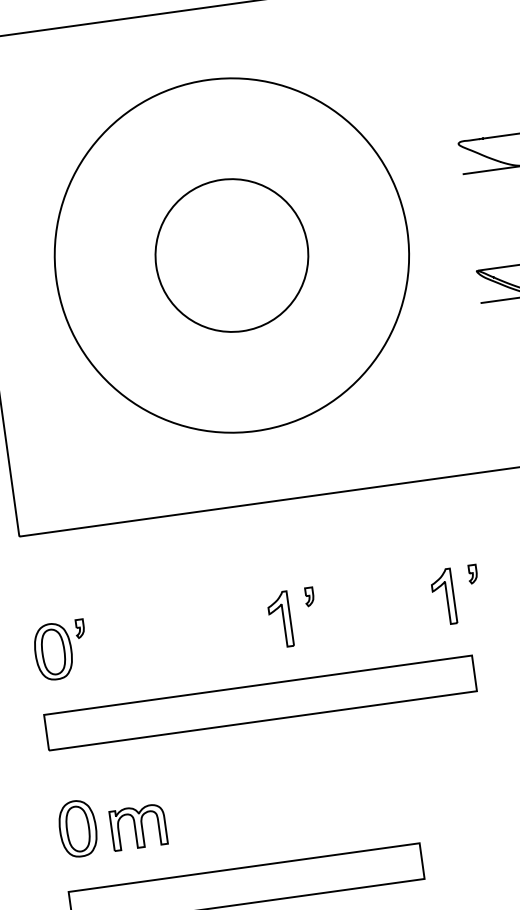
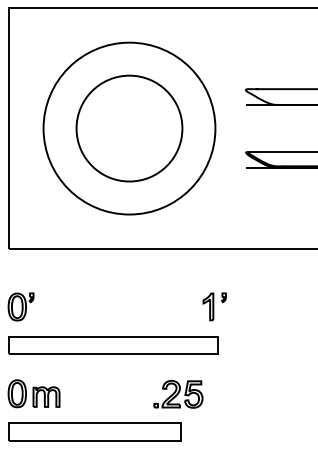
circle: (231, 255) -> (129, 128), size x1.43
part: (292, 617) -> (134, 306), removed
part: (407, 782) -> (178, 393), added

